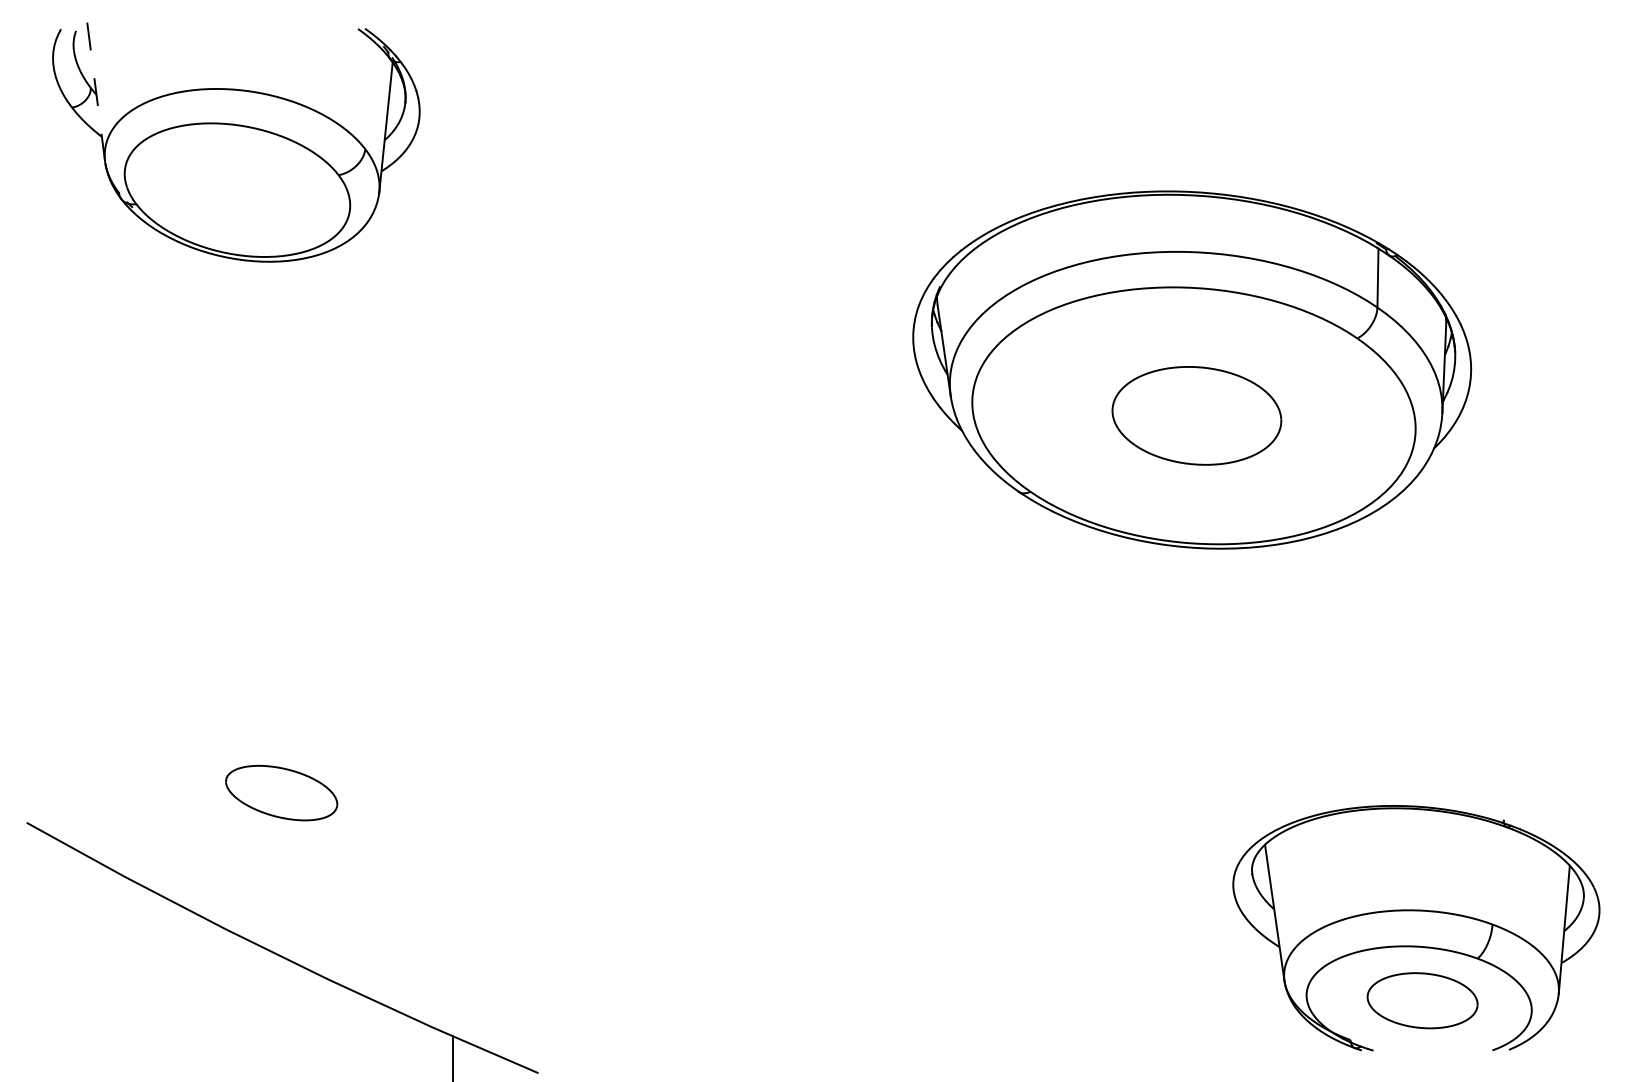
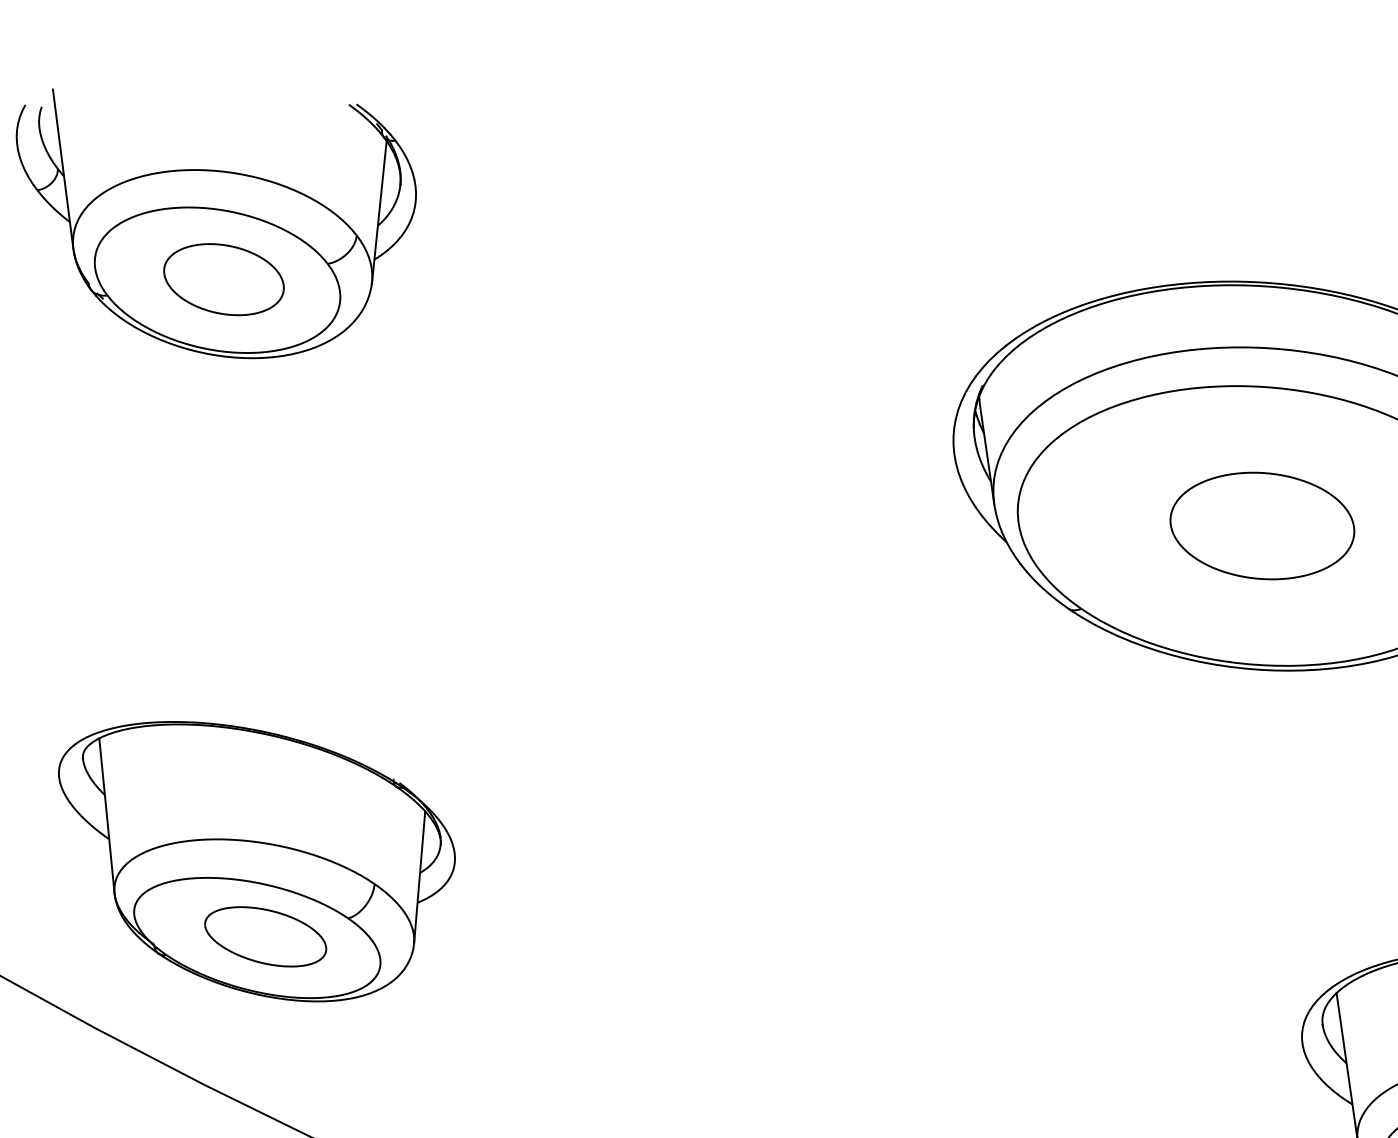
line: (95, 88) -> (62, 169), dashed -> solid
part: (243, 189) -> (224, 279), added
part: (273, 723) -> (256, 861), added

